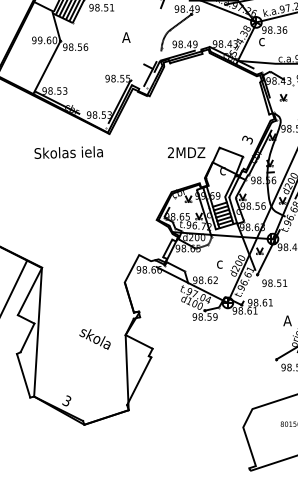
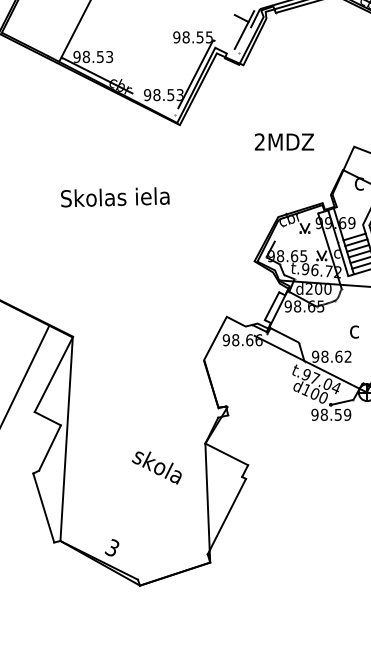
text: (68, 152) -> (114, 197), moved
text: (186, 152) -> (284, 141), moved
text: (94, 339) -> (156, 467), moved

